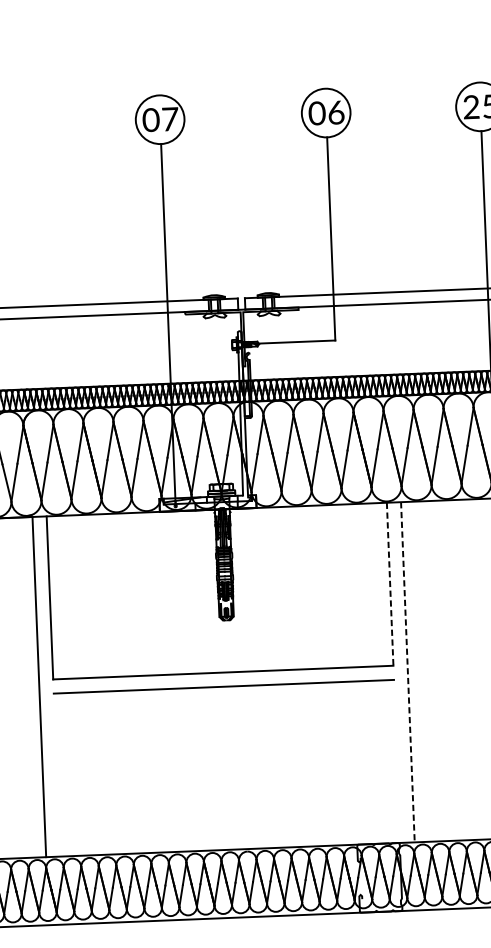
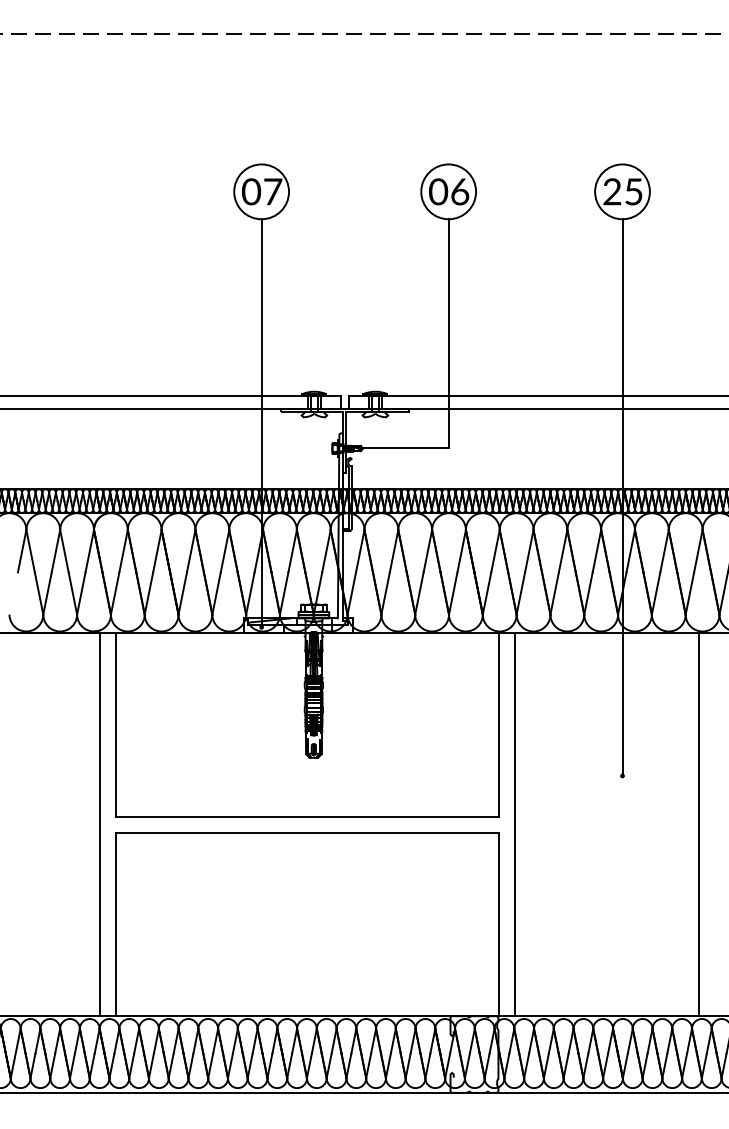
line: (390, 584) -> (499, 724), dashed -> solid
line: (408, 672) -> (515, 824), dashed -> solid
line: (397, 761) -> (499, 924), added
line: (57, 775) -> (116, 924), added

